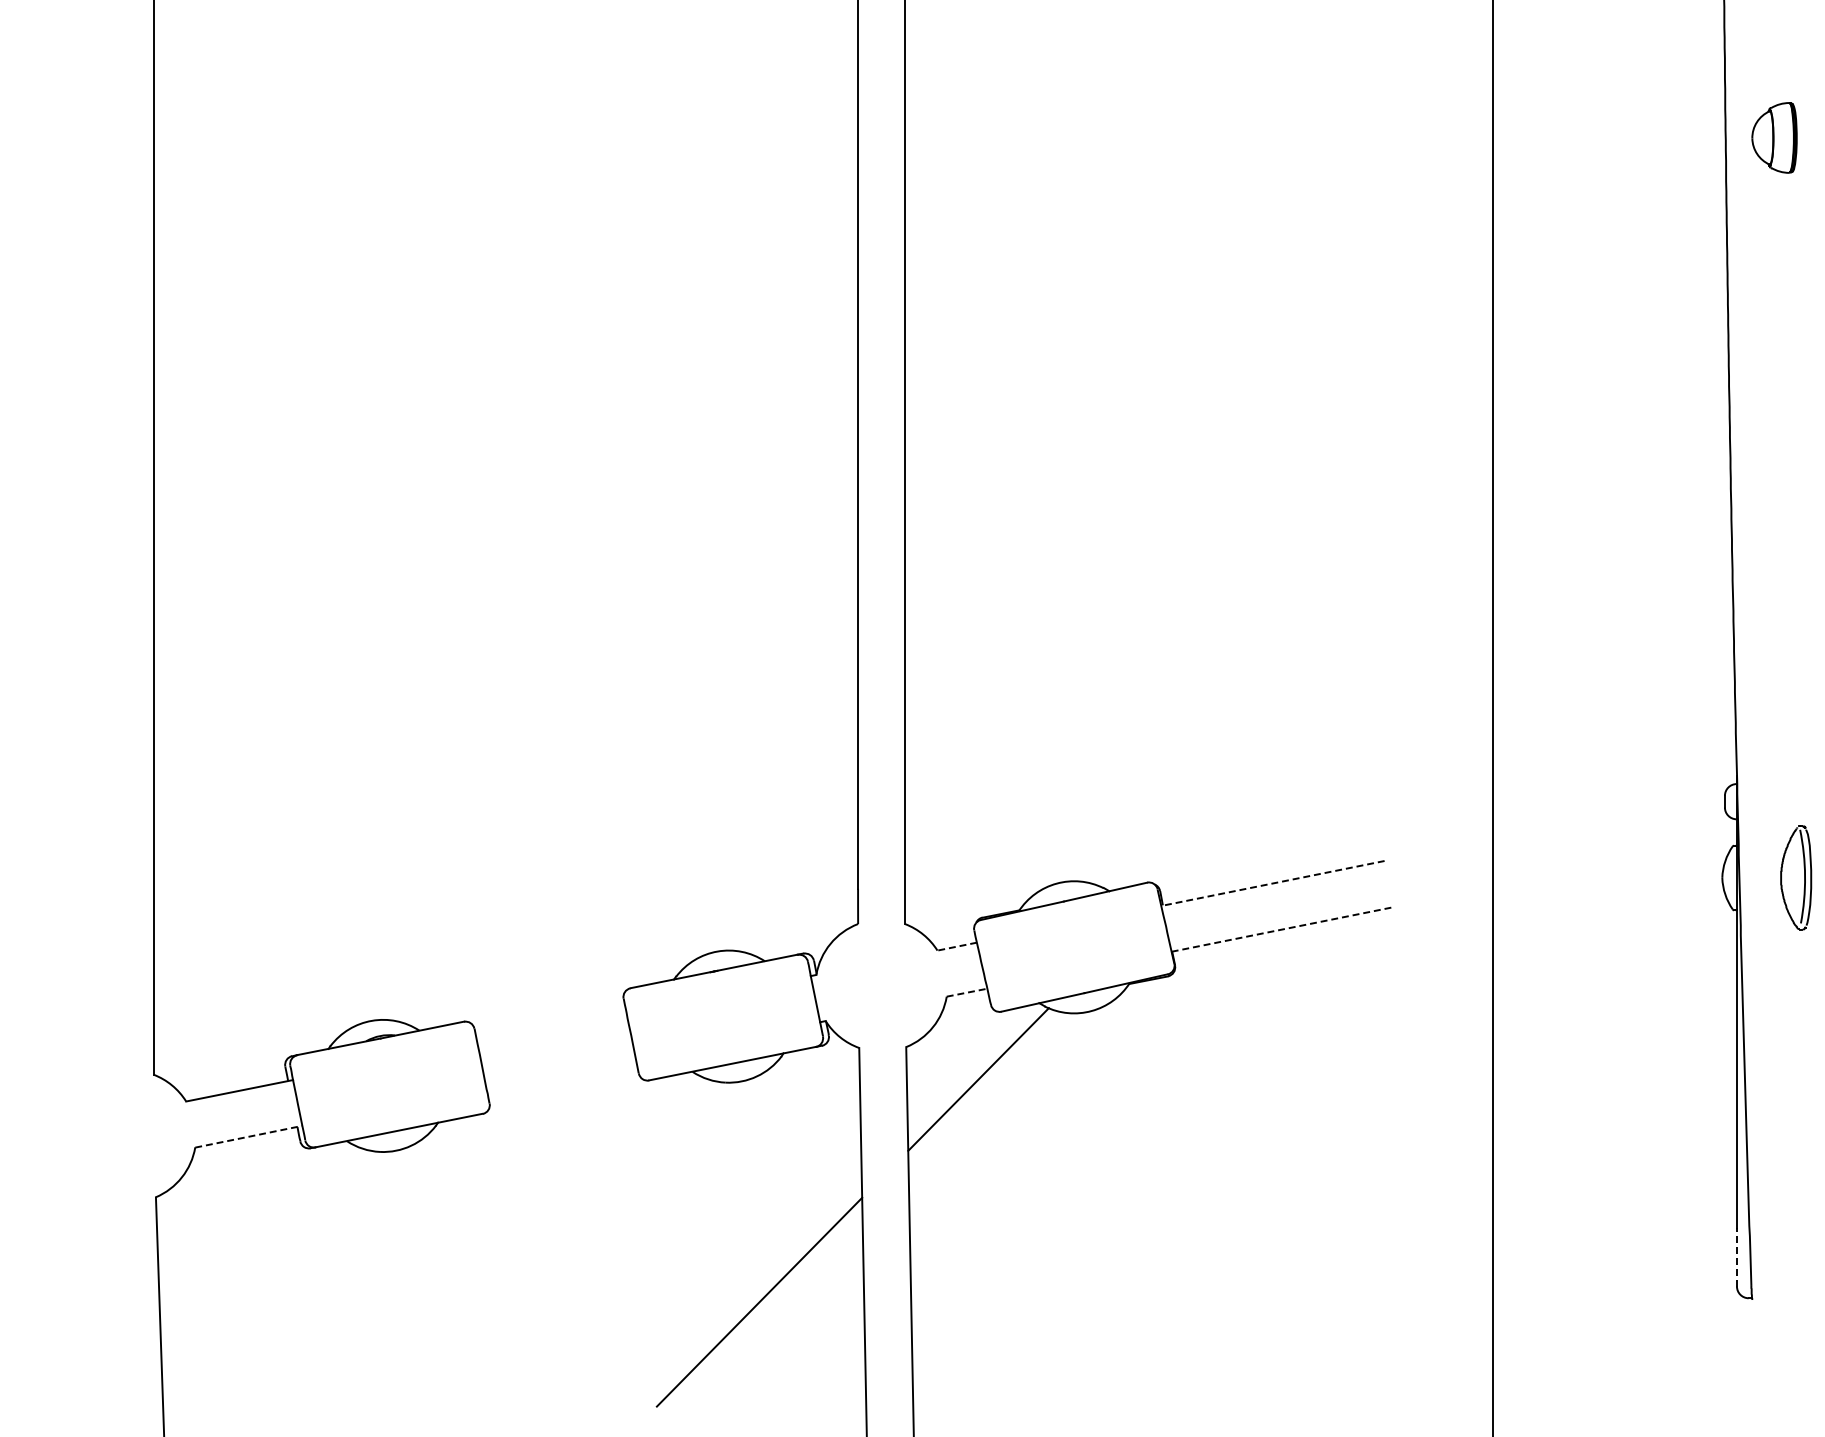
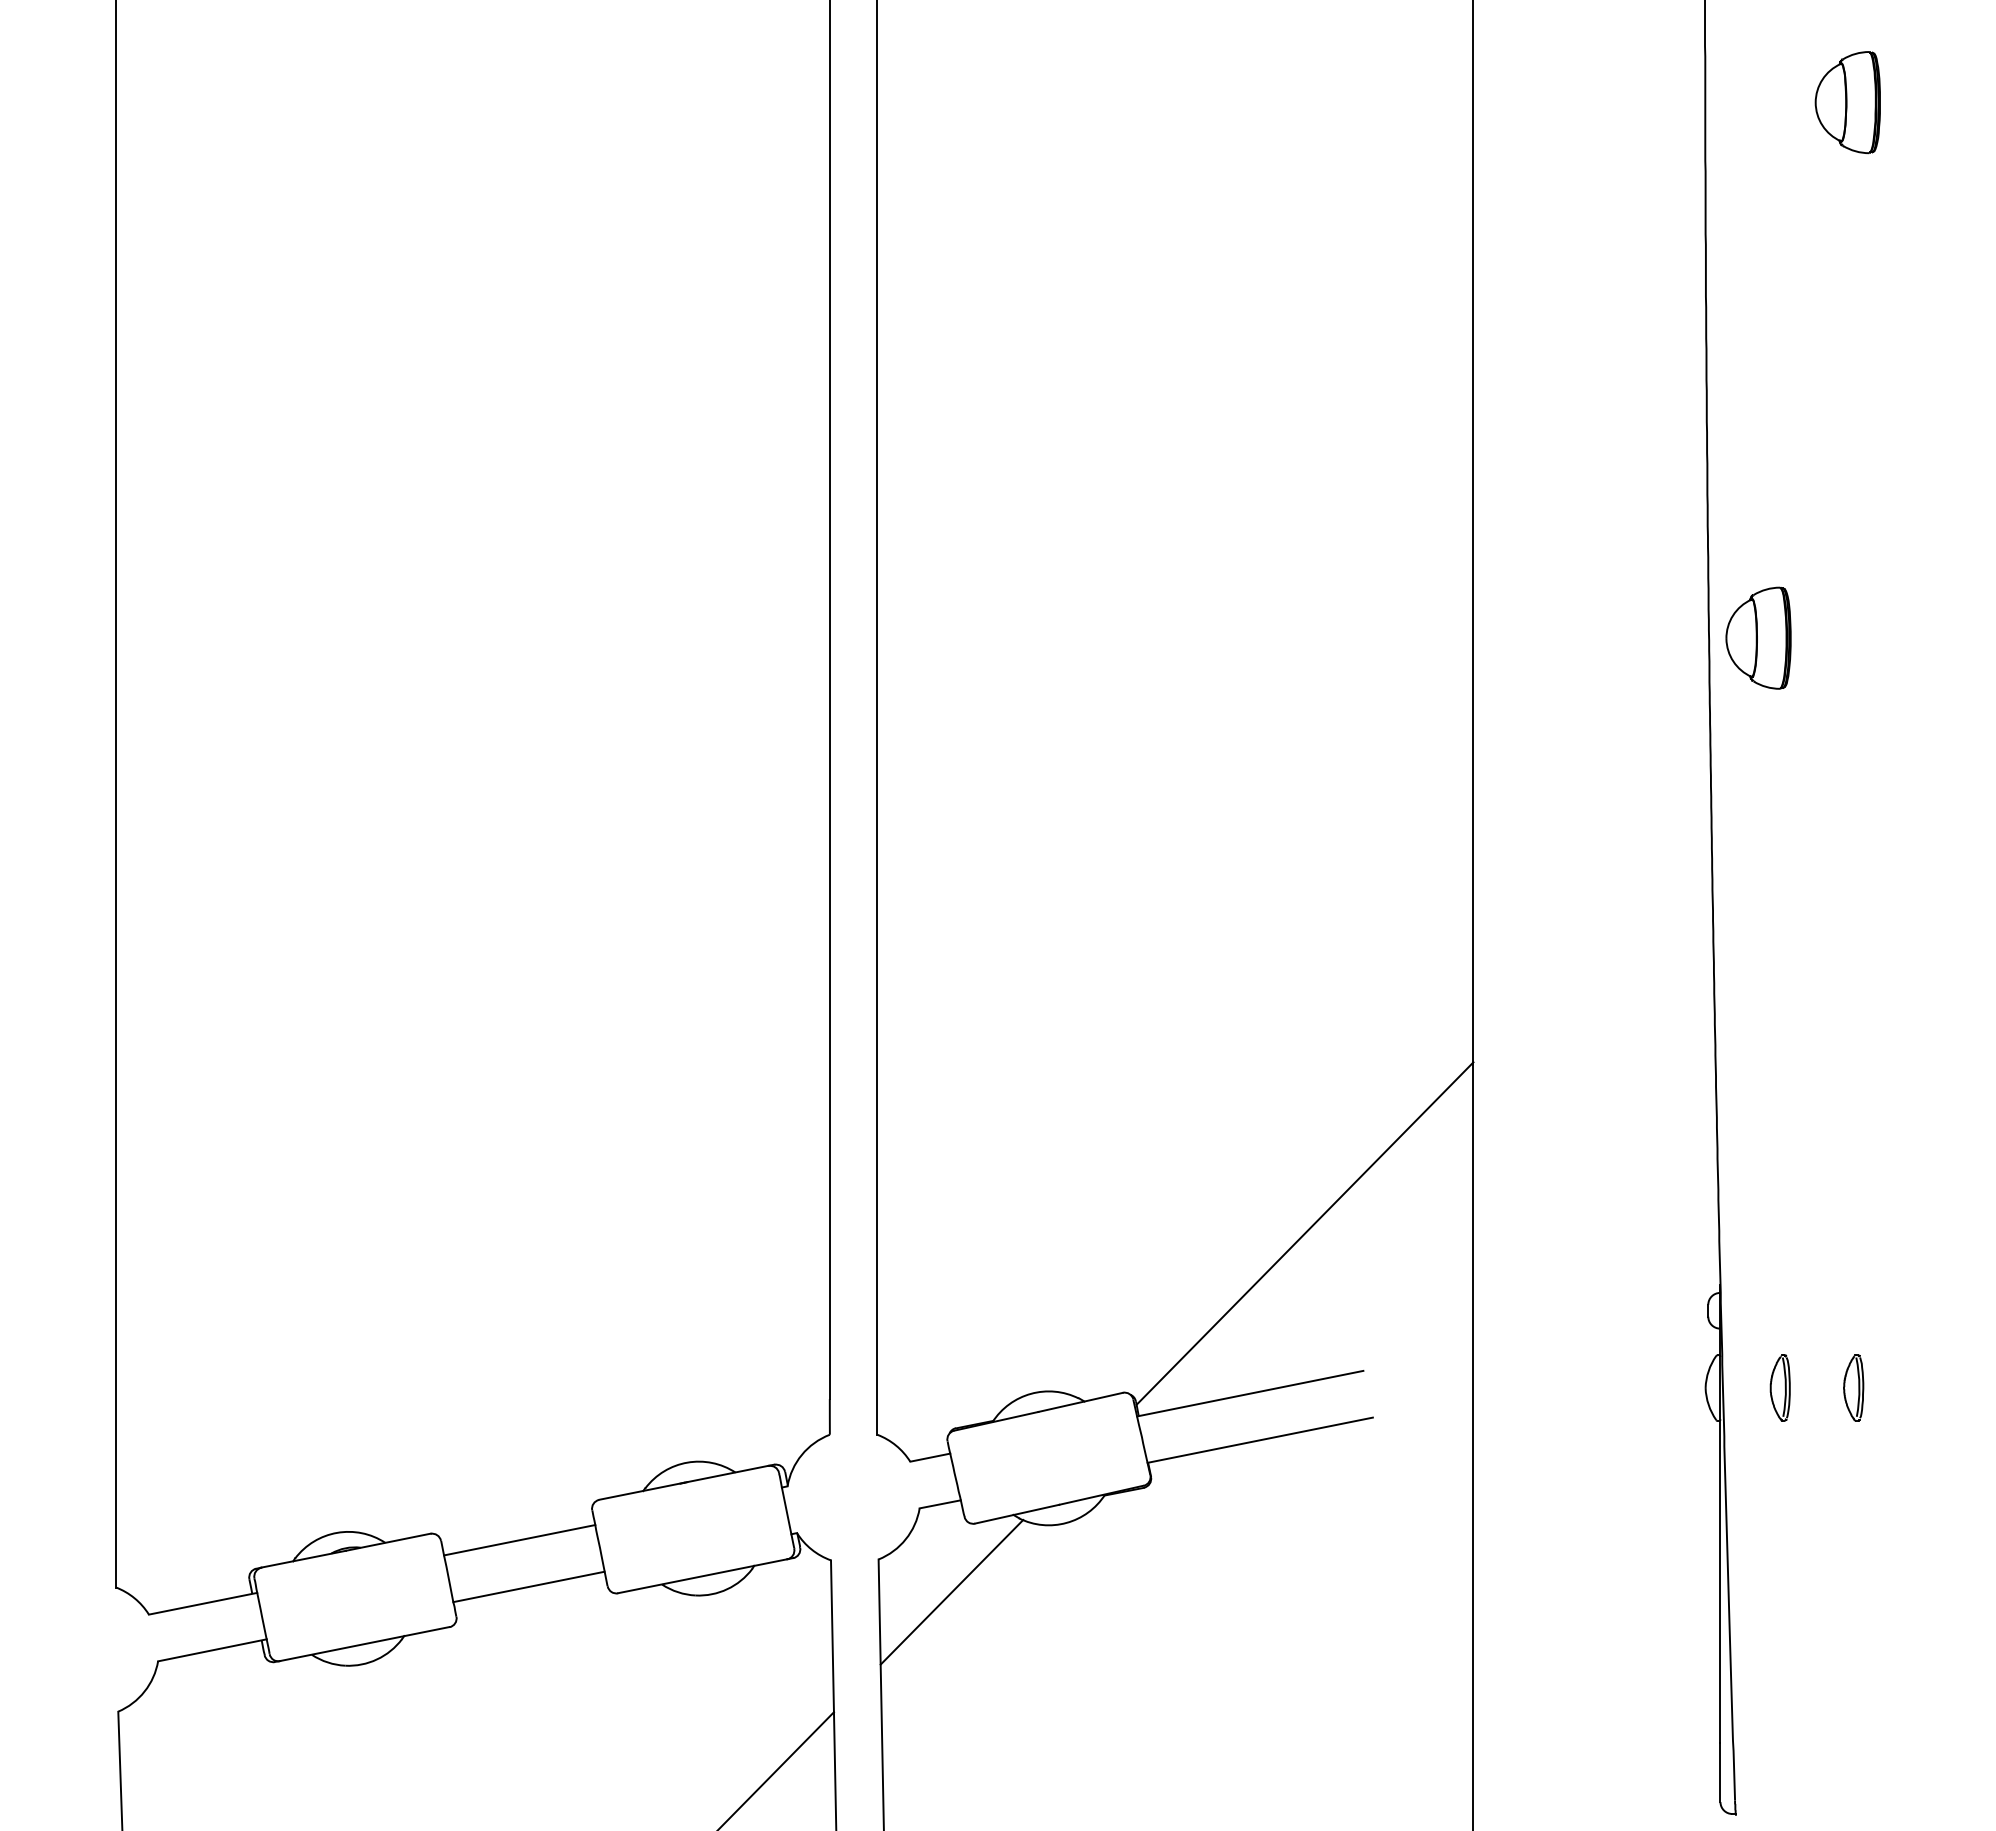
part: (1774, 137) -> (1758, 637), size x1.43
line: (1326, 725) -> (1304, 1233), added
part: (1795, 877) -> (1779, 1387), size x0.62
line: (1272, 883) -> (1249, 1393), dashed -> solid
line: (1283, 929) -> (1260, 1440), dashed -> solid
line: (956, 946) -> (929, 1457), dashed -> solid
line: (967, 992) -> (940, 1504), dashed -> solid
line: (551, 1028) -> (519, 1540), added
line: (560, 1073) -> (528, 1586), added
line: (248, 1136) -> (212, 1650), dashed -> solid
line: (1737, 1257) -> (1720, 1772), dashed -> solid

